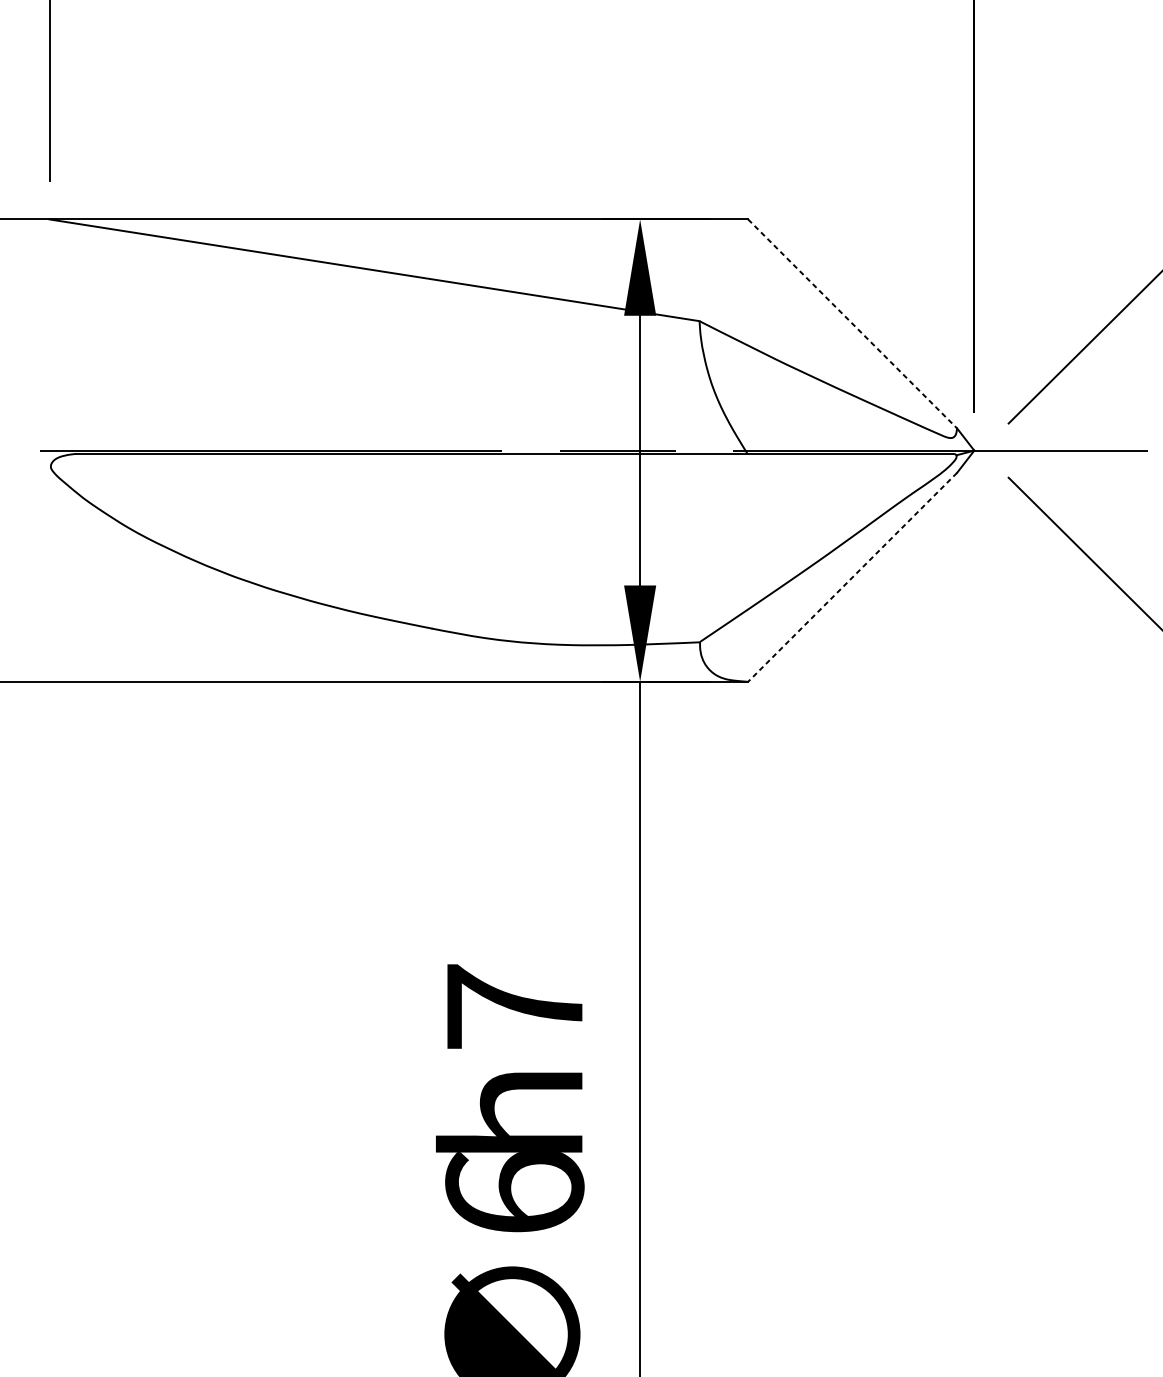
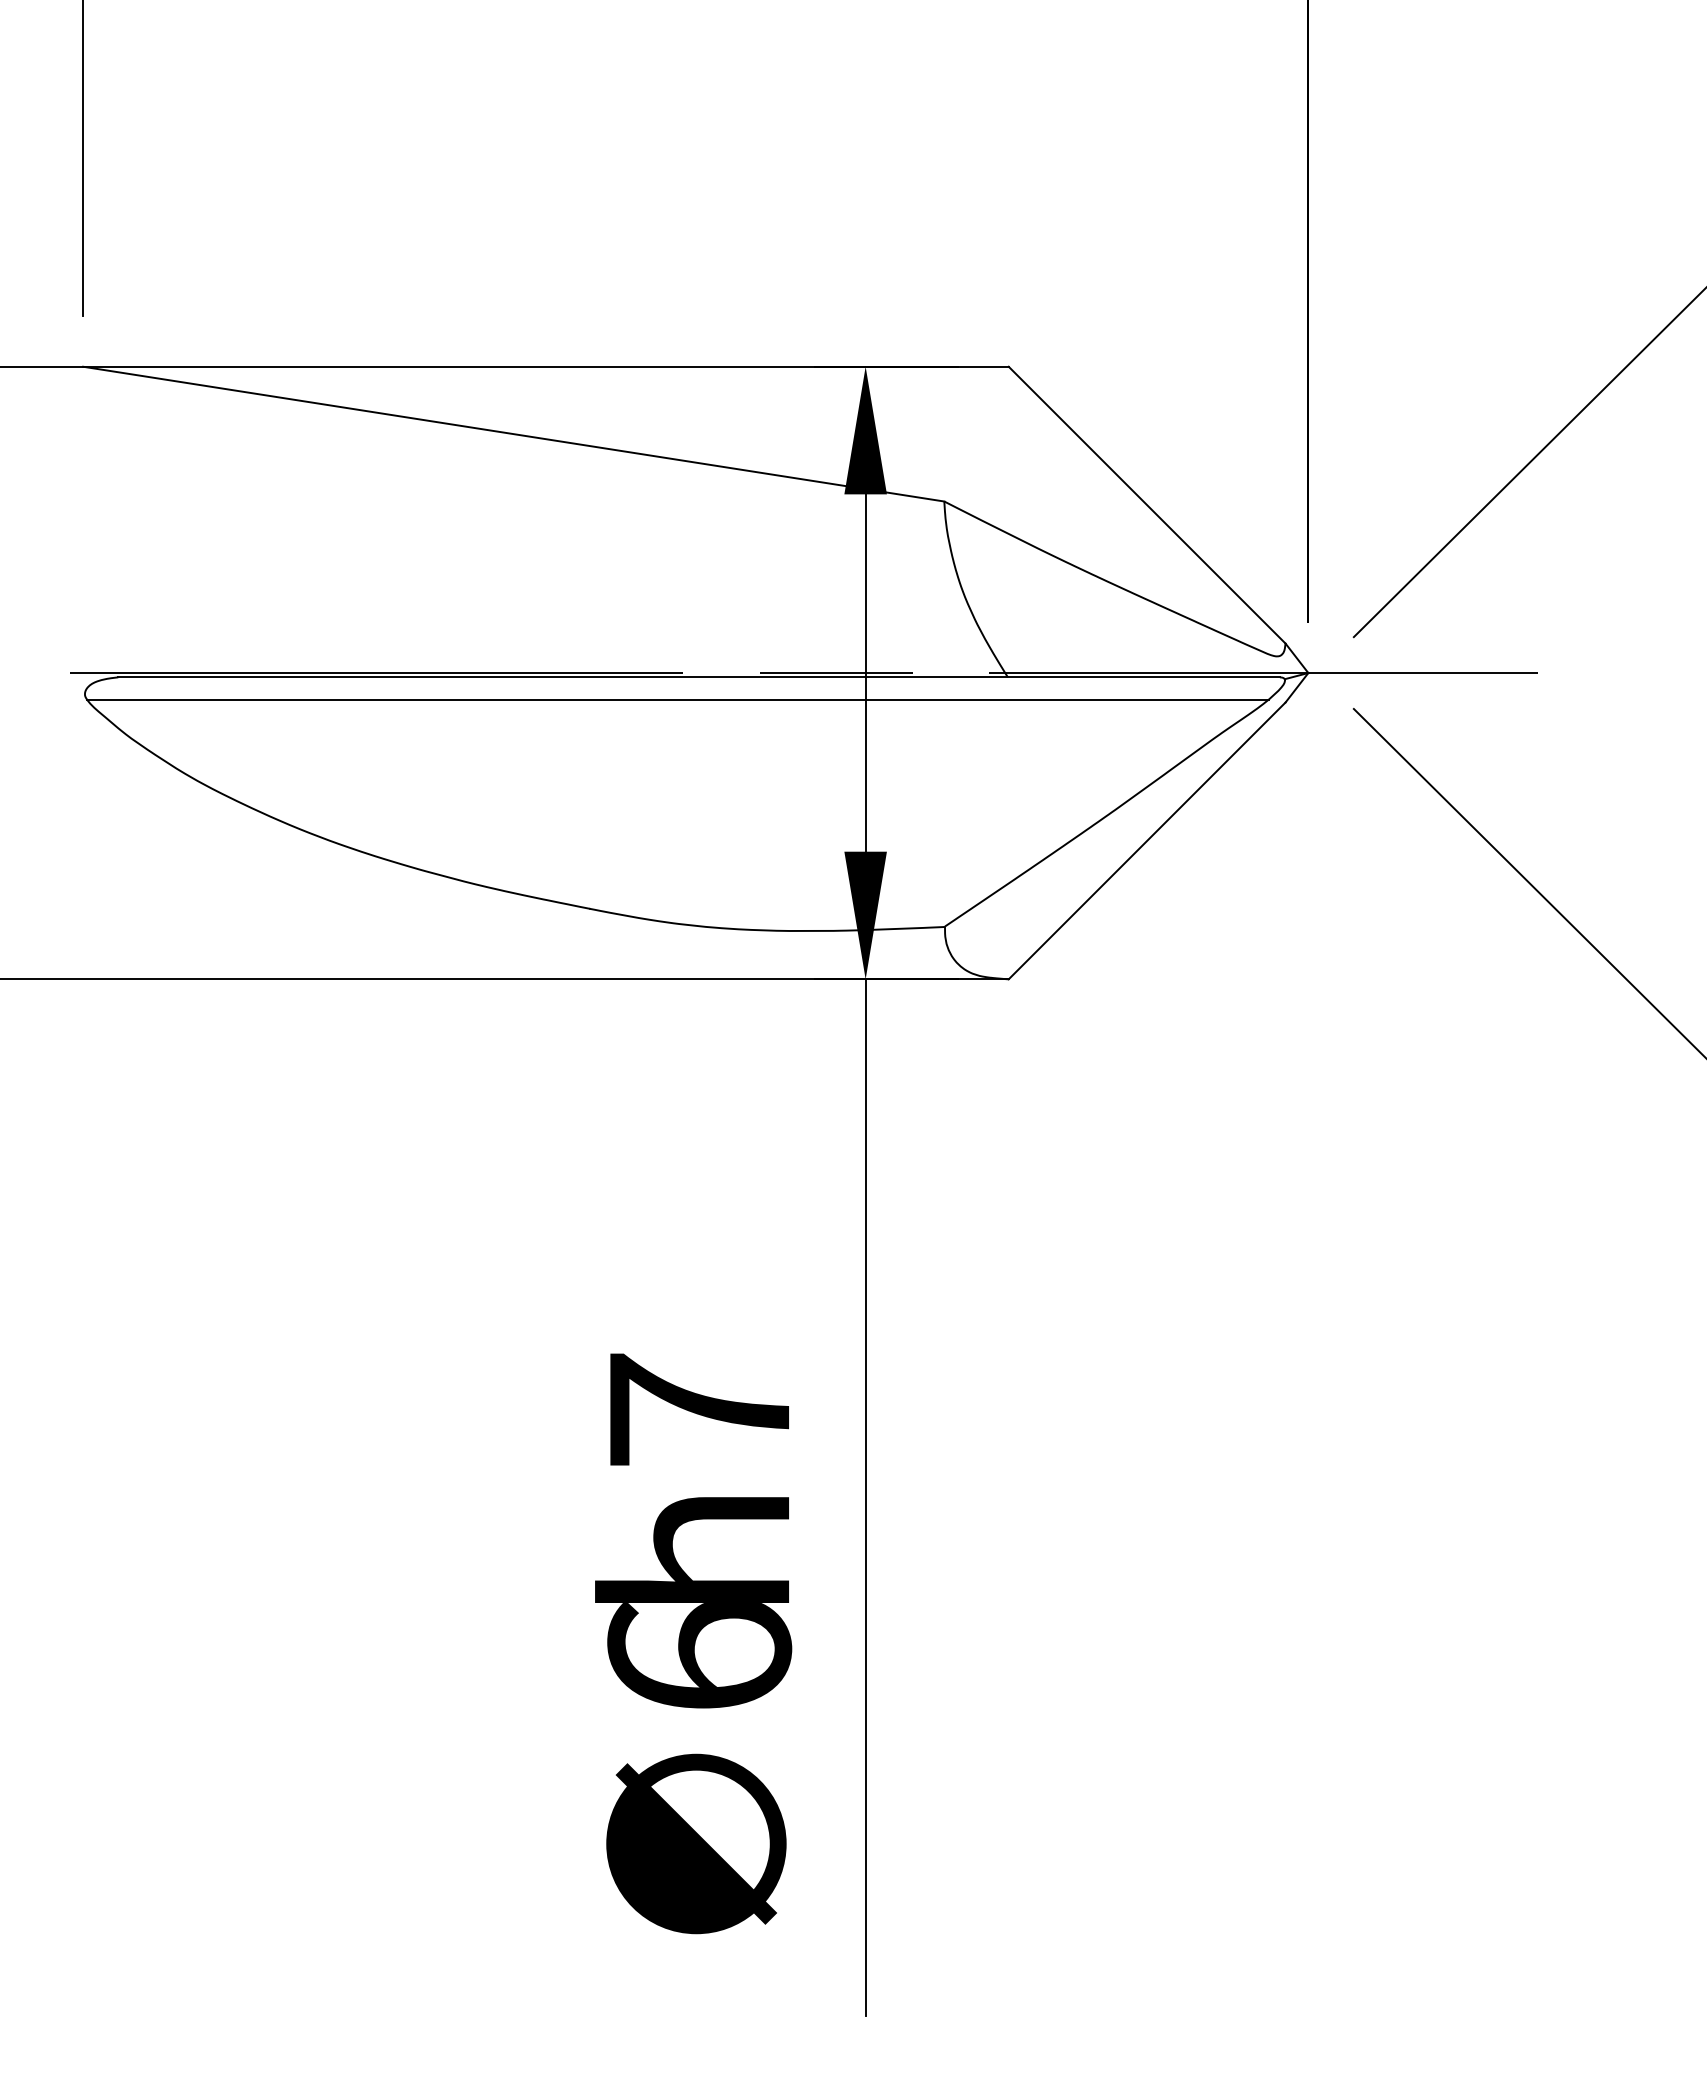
line: (852, 324) -> (1147, 505), dashed -> solid
line: (498, 470) -> (677, 699), added
line: (852, 577) -> (1147, 840), dashed -> solid

